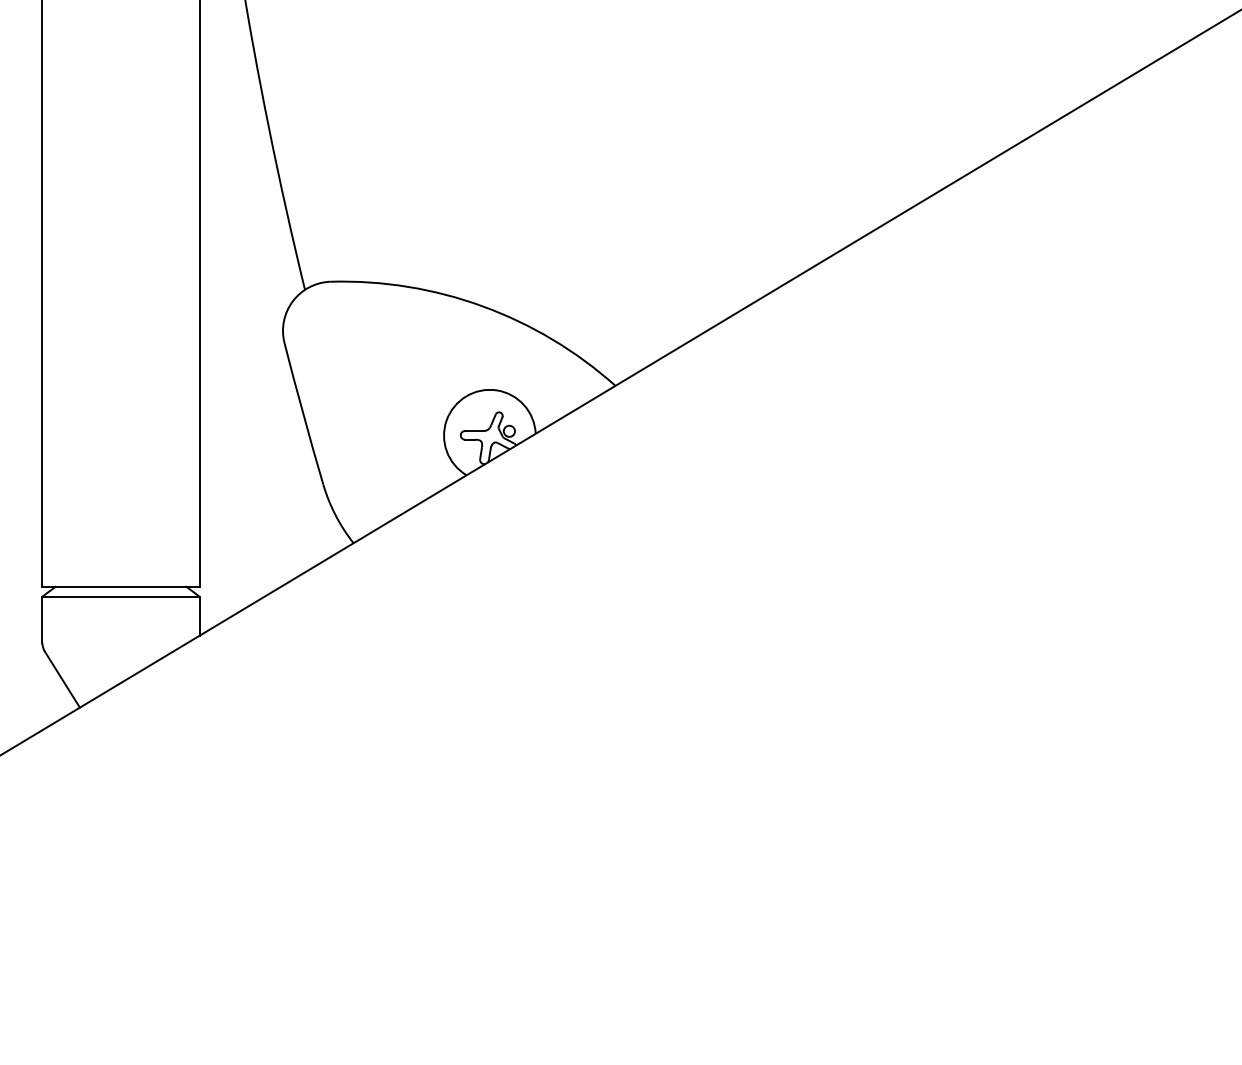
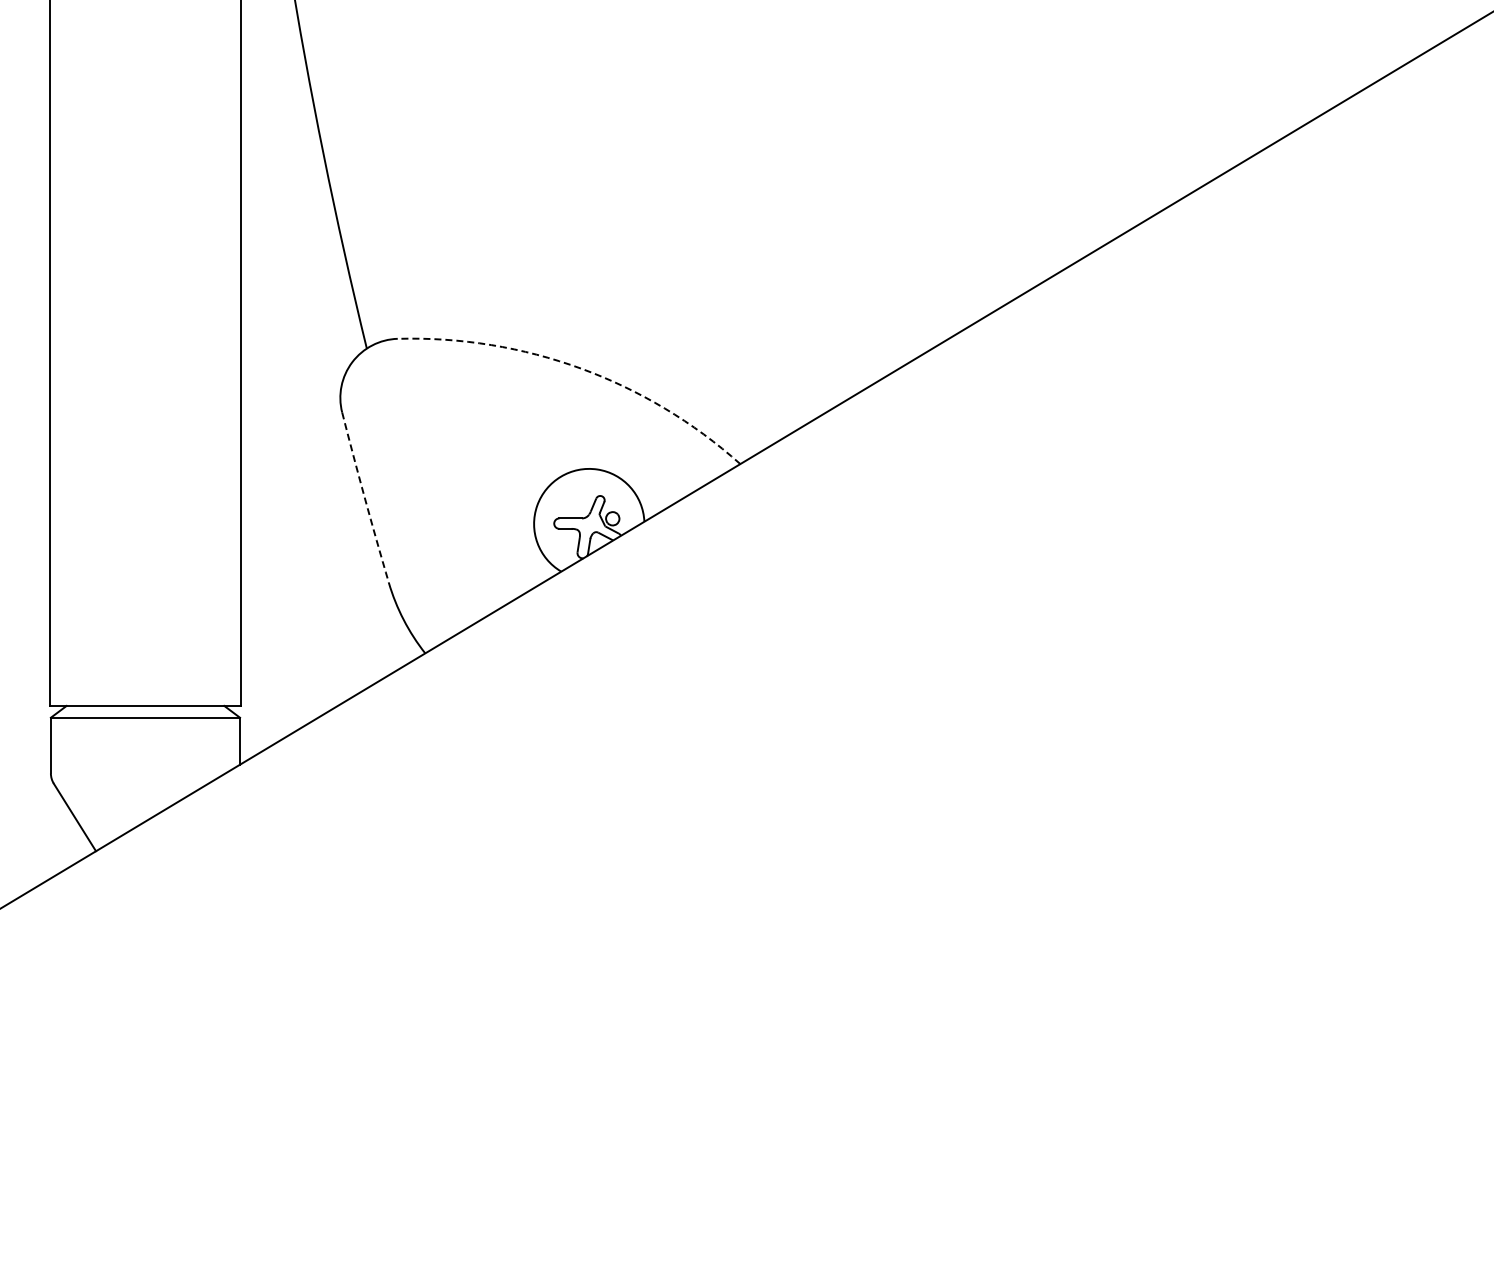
arc: (483, 306) -> (581, 368), solid -> dashed
arc: (303, 413) -> (364, 497), solid -> dashed

